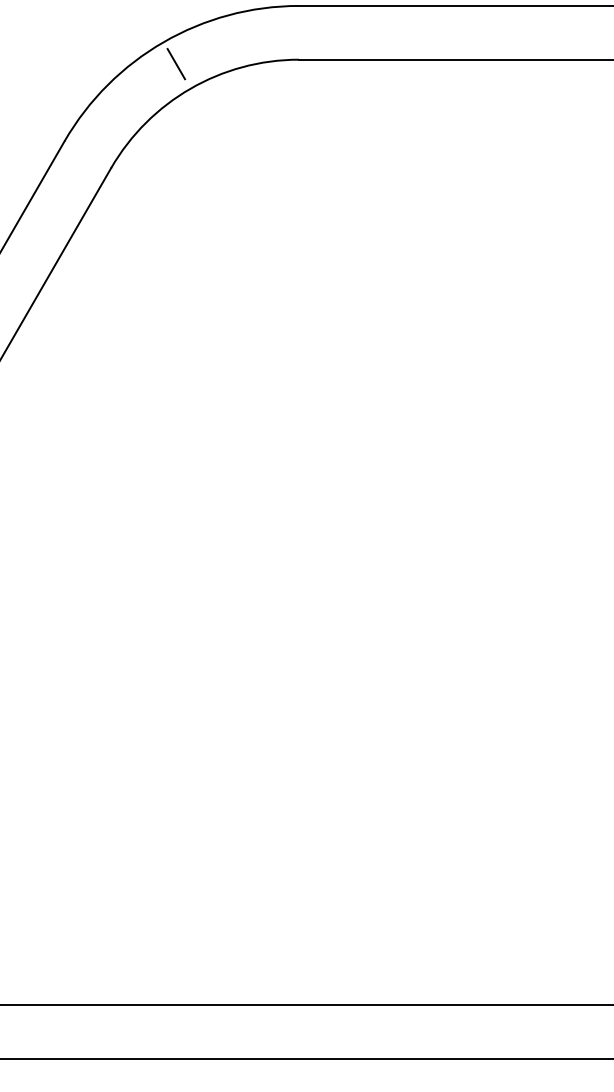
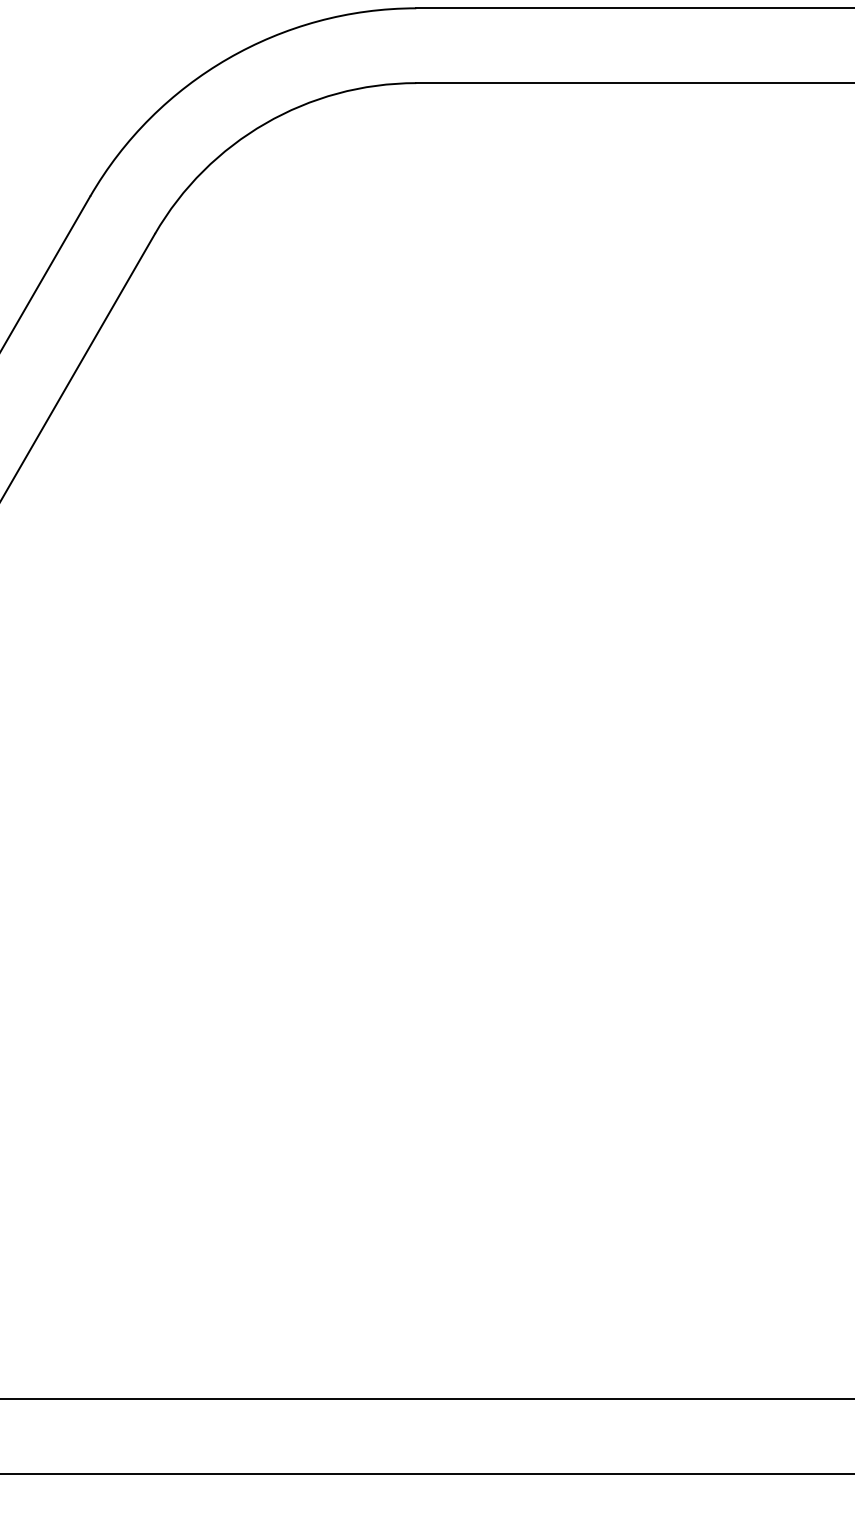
line: (176, 64) -> (245, 89), removed

